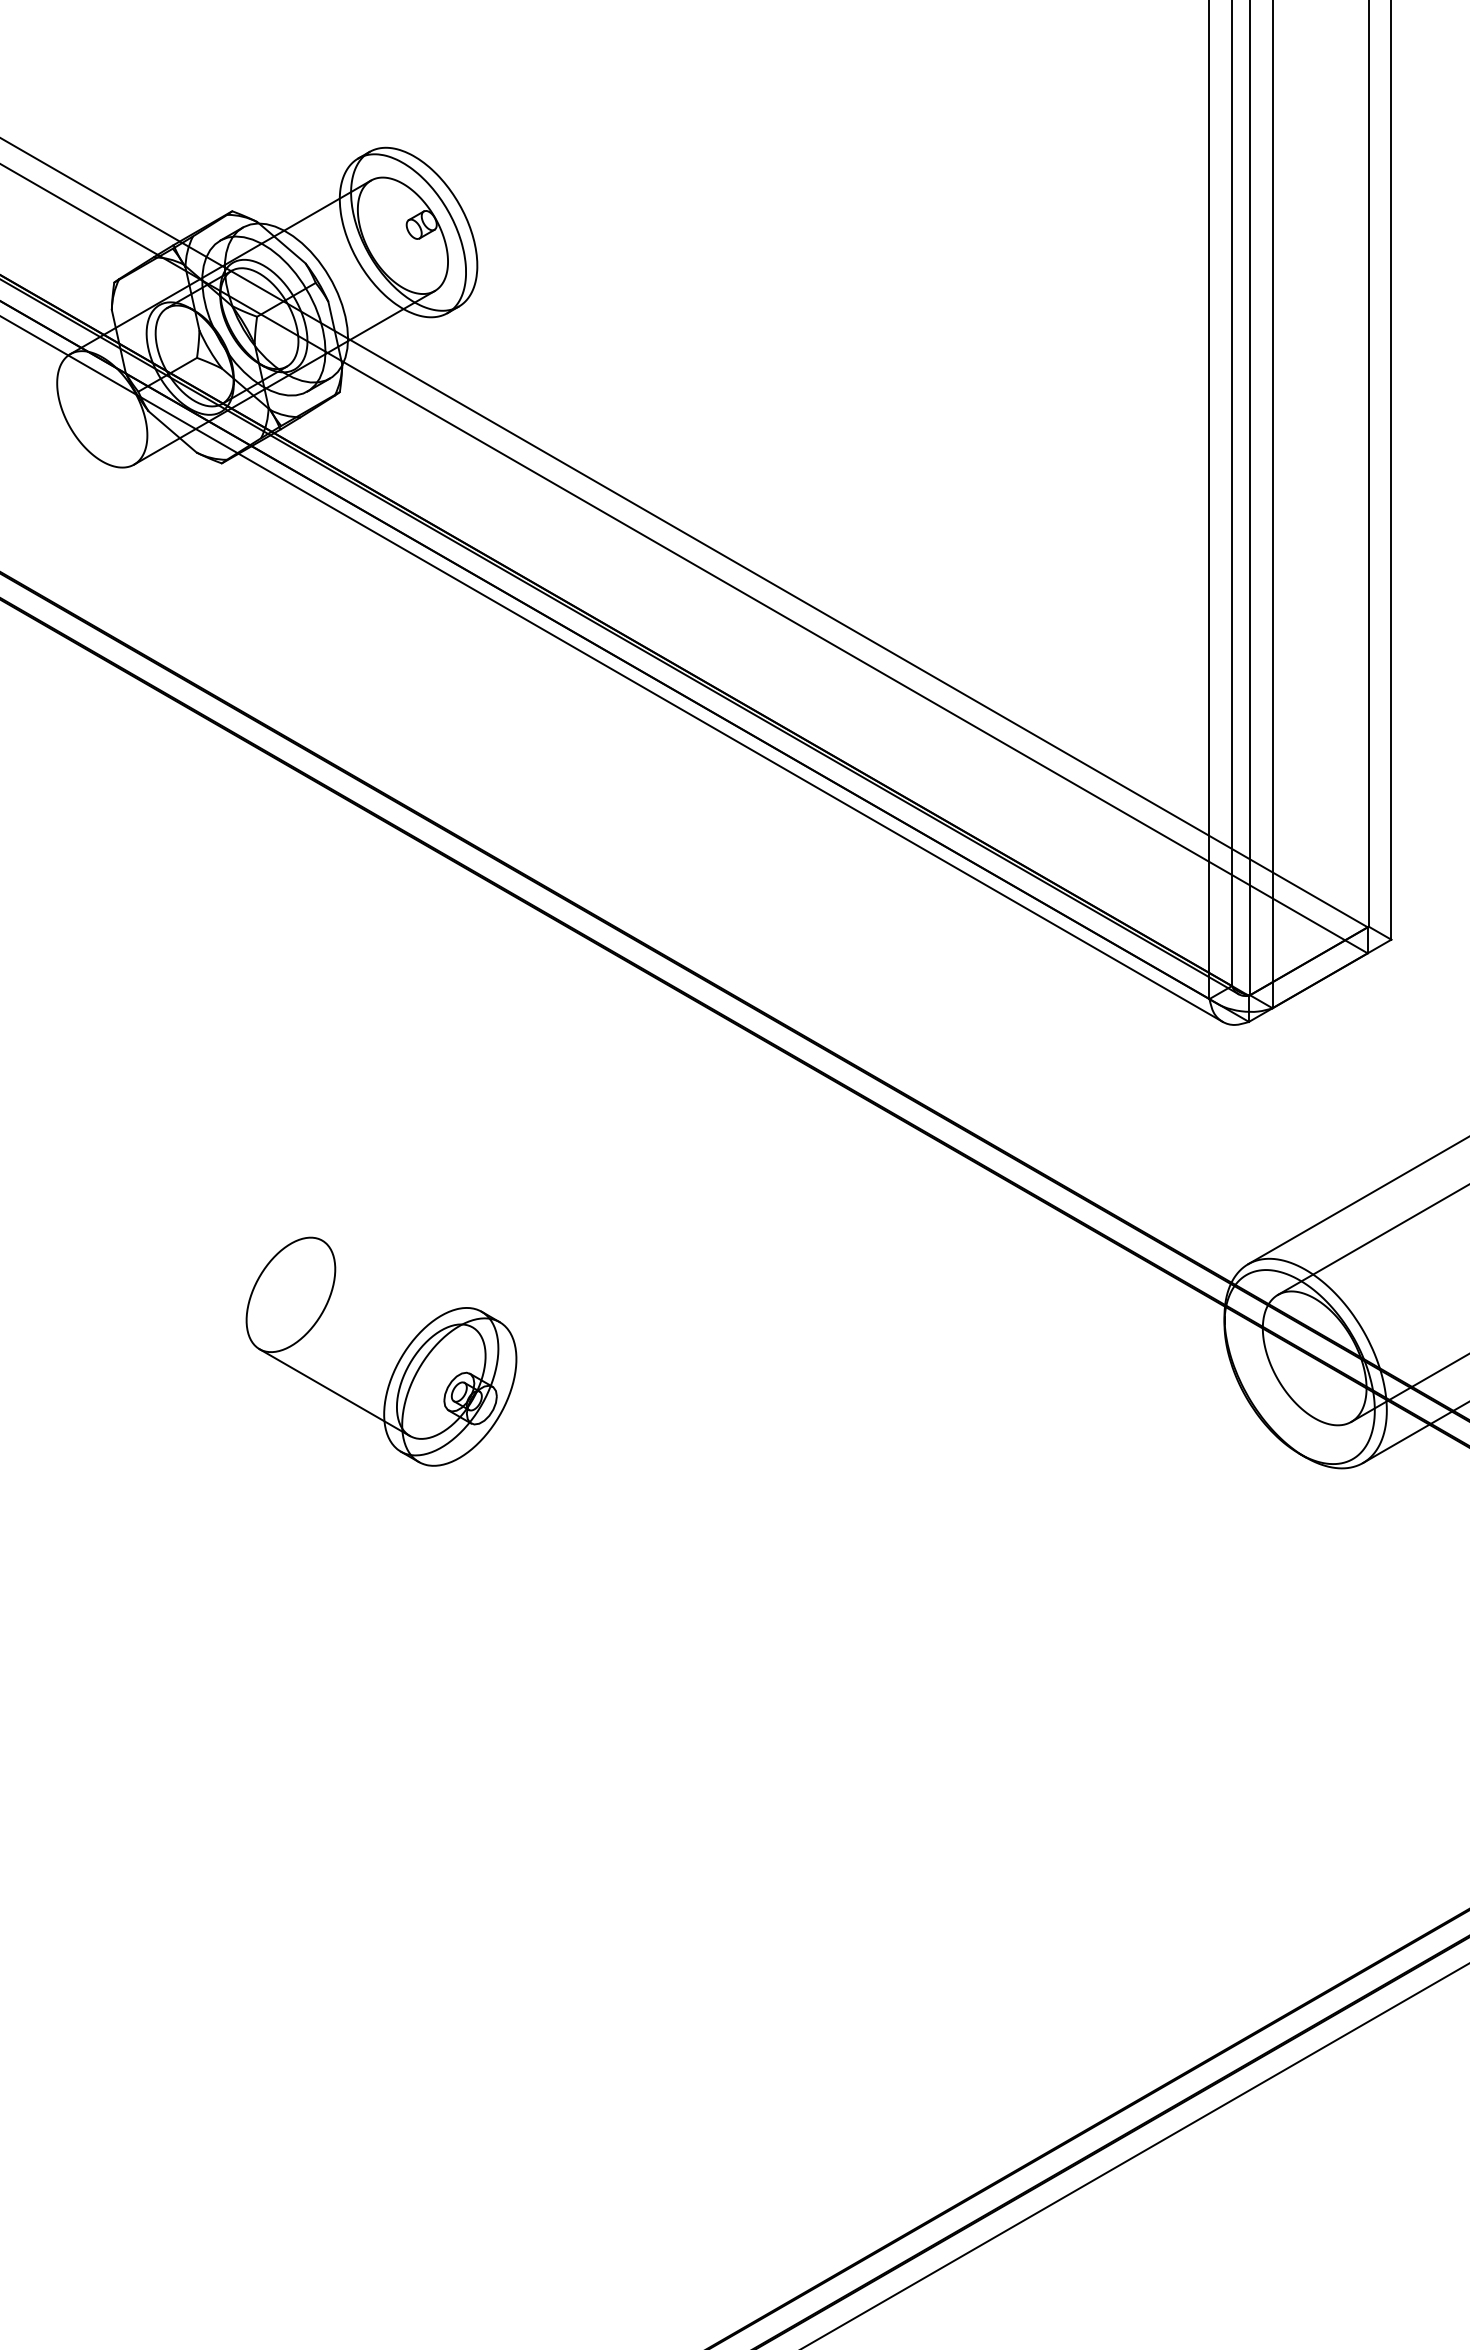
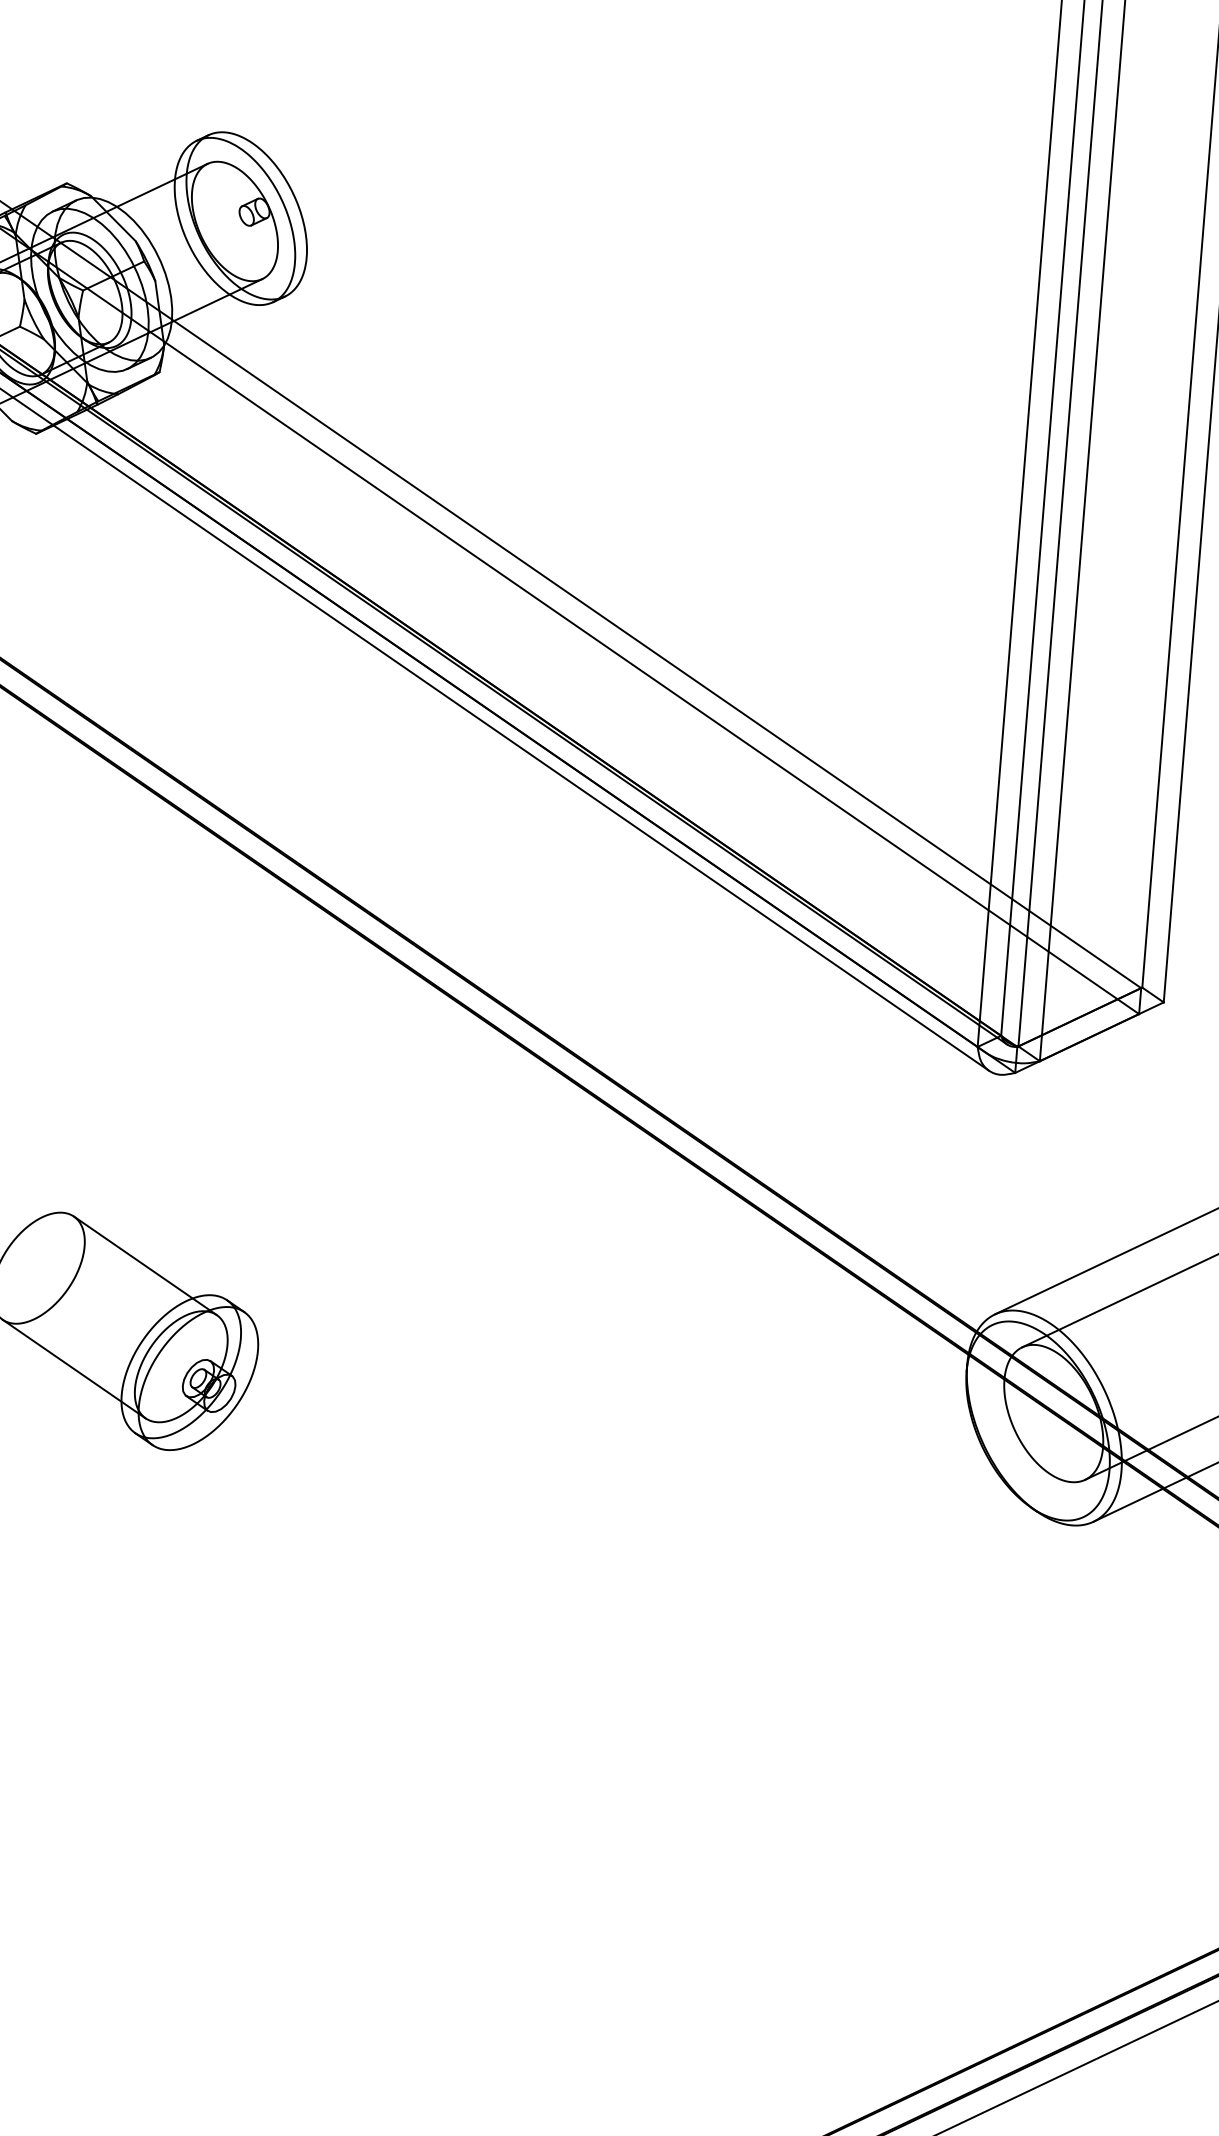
line: (397, 1283) -> (145, 1265), added

